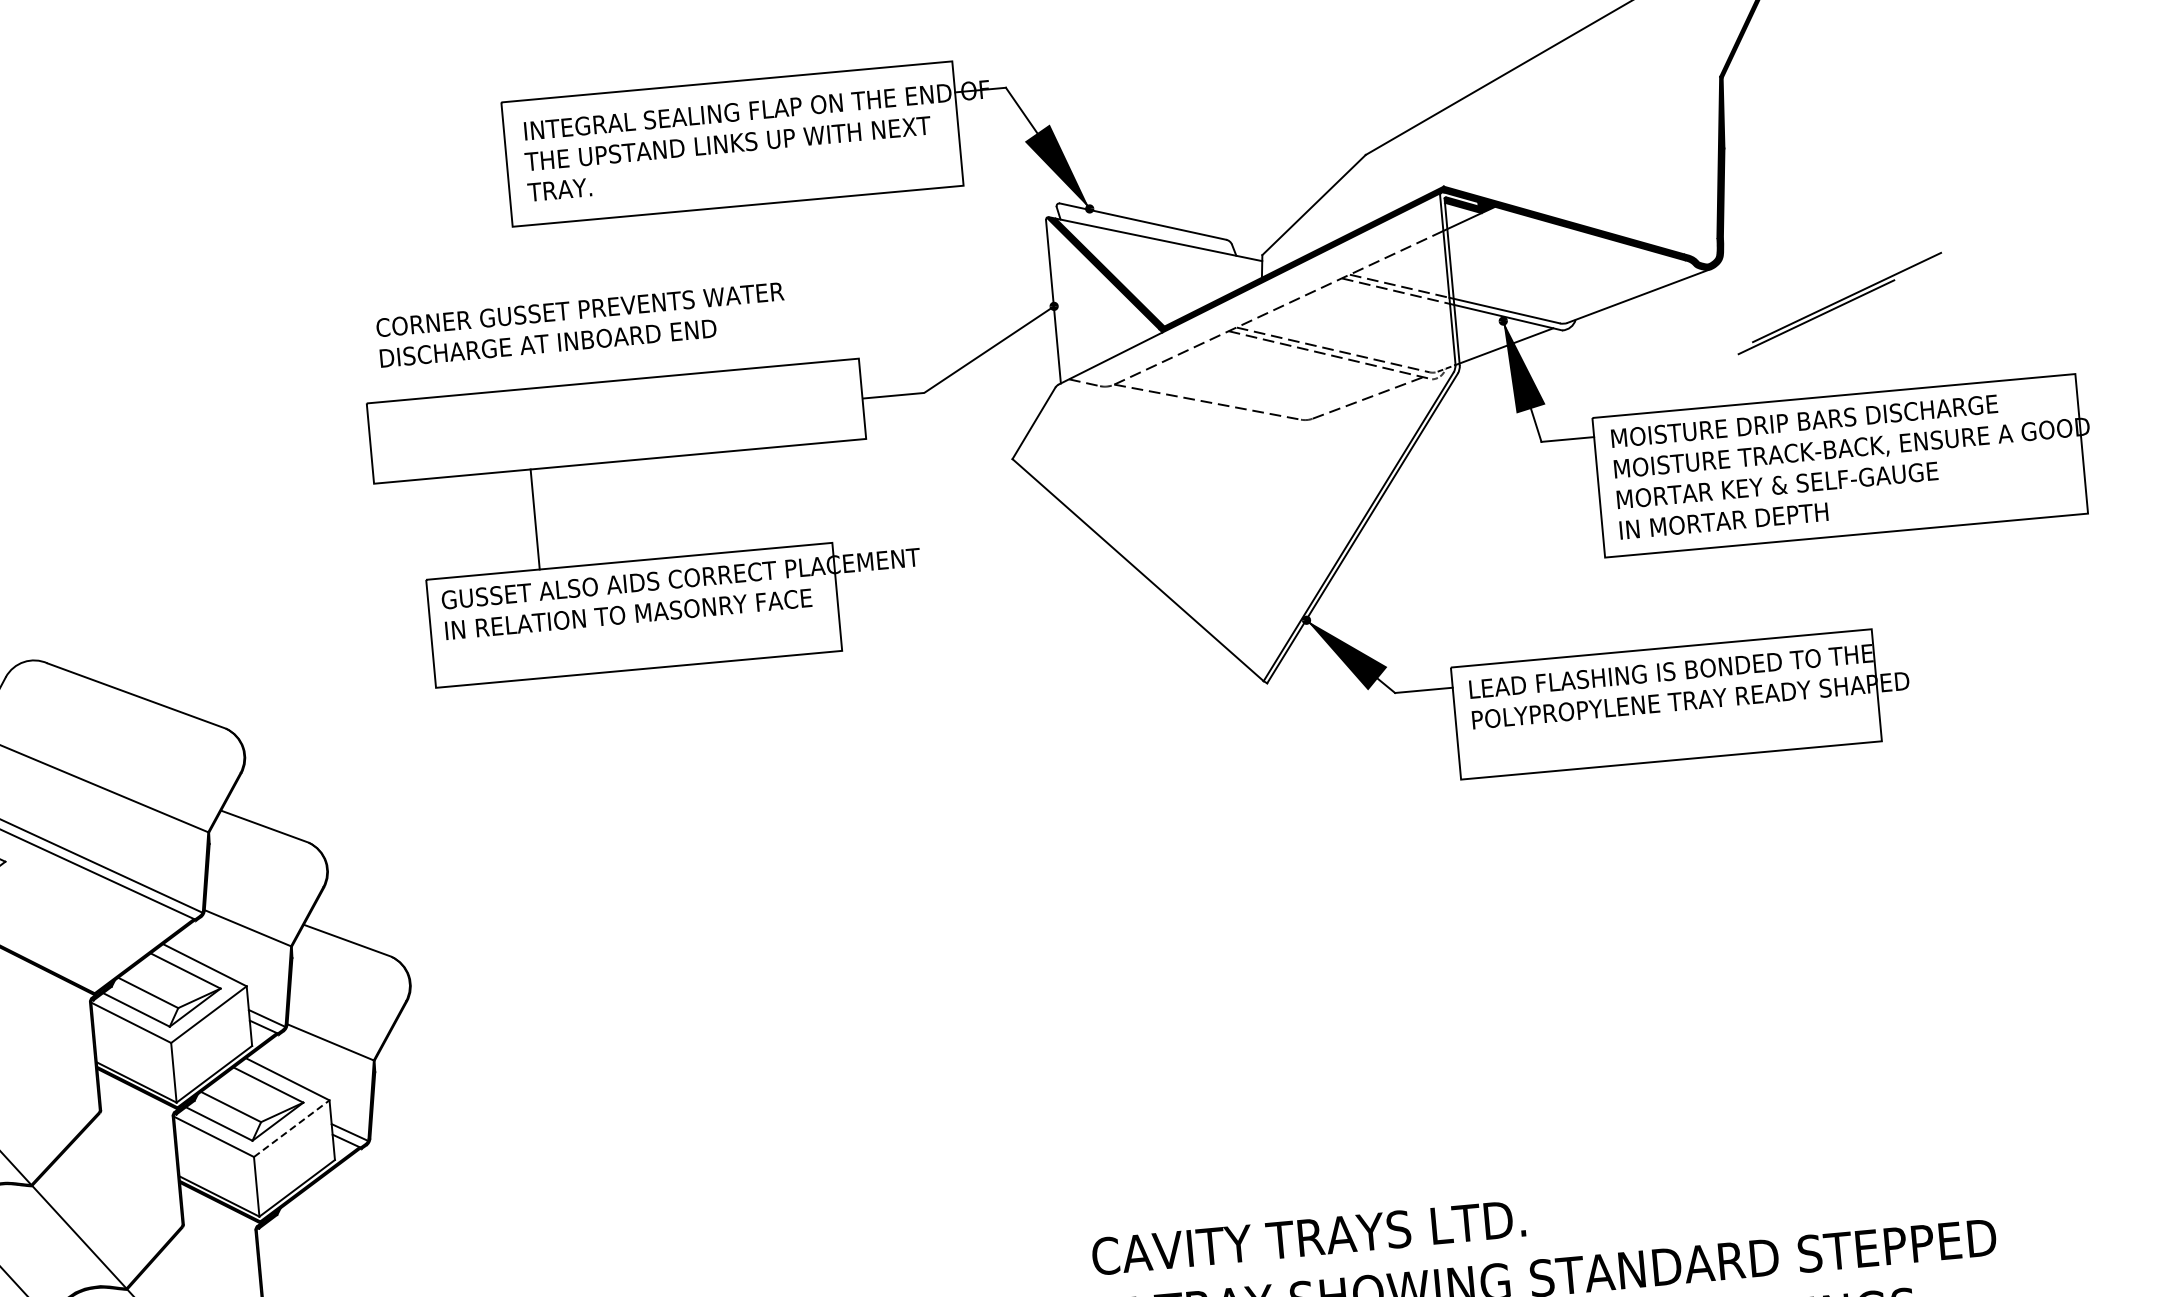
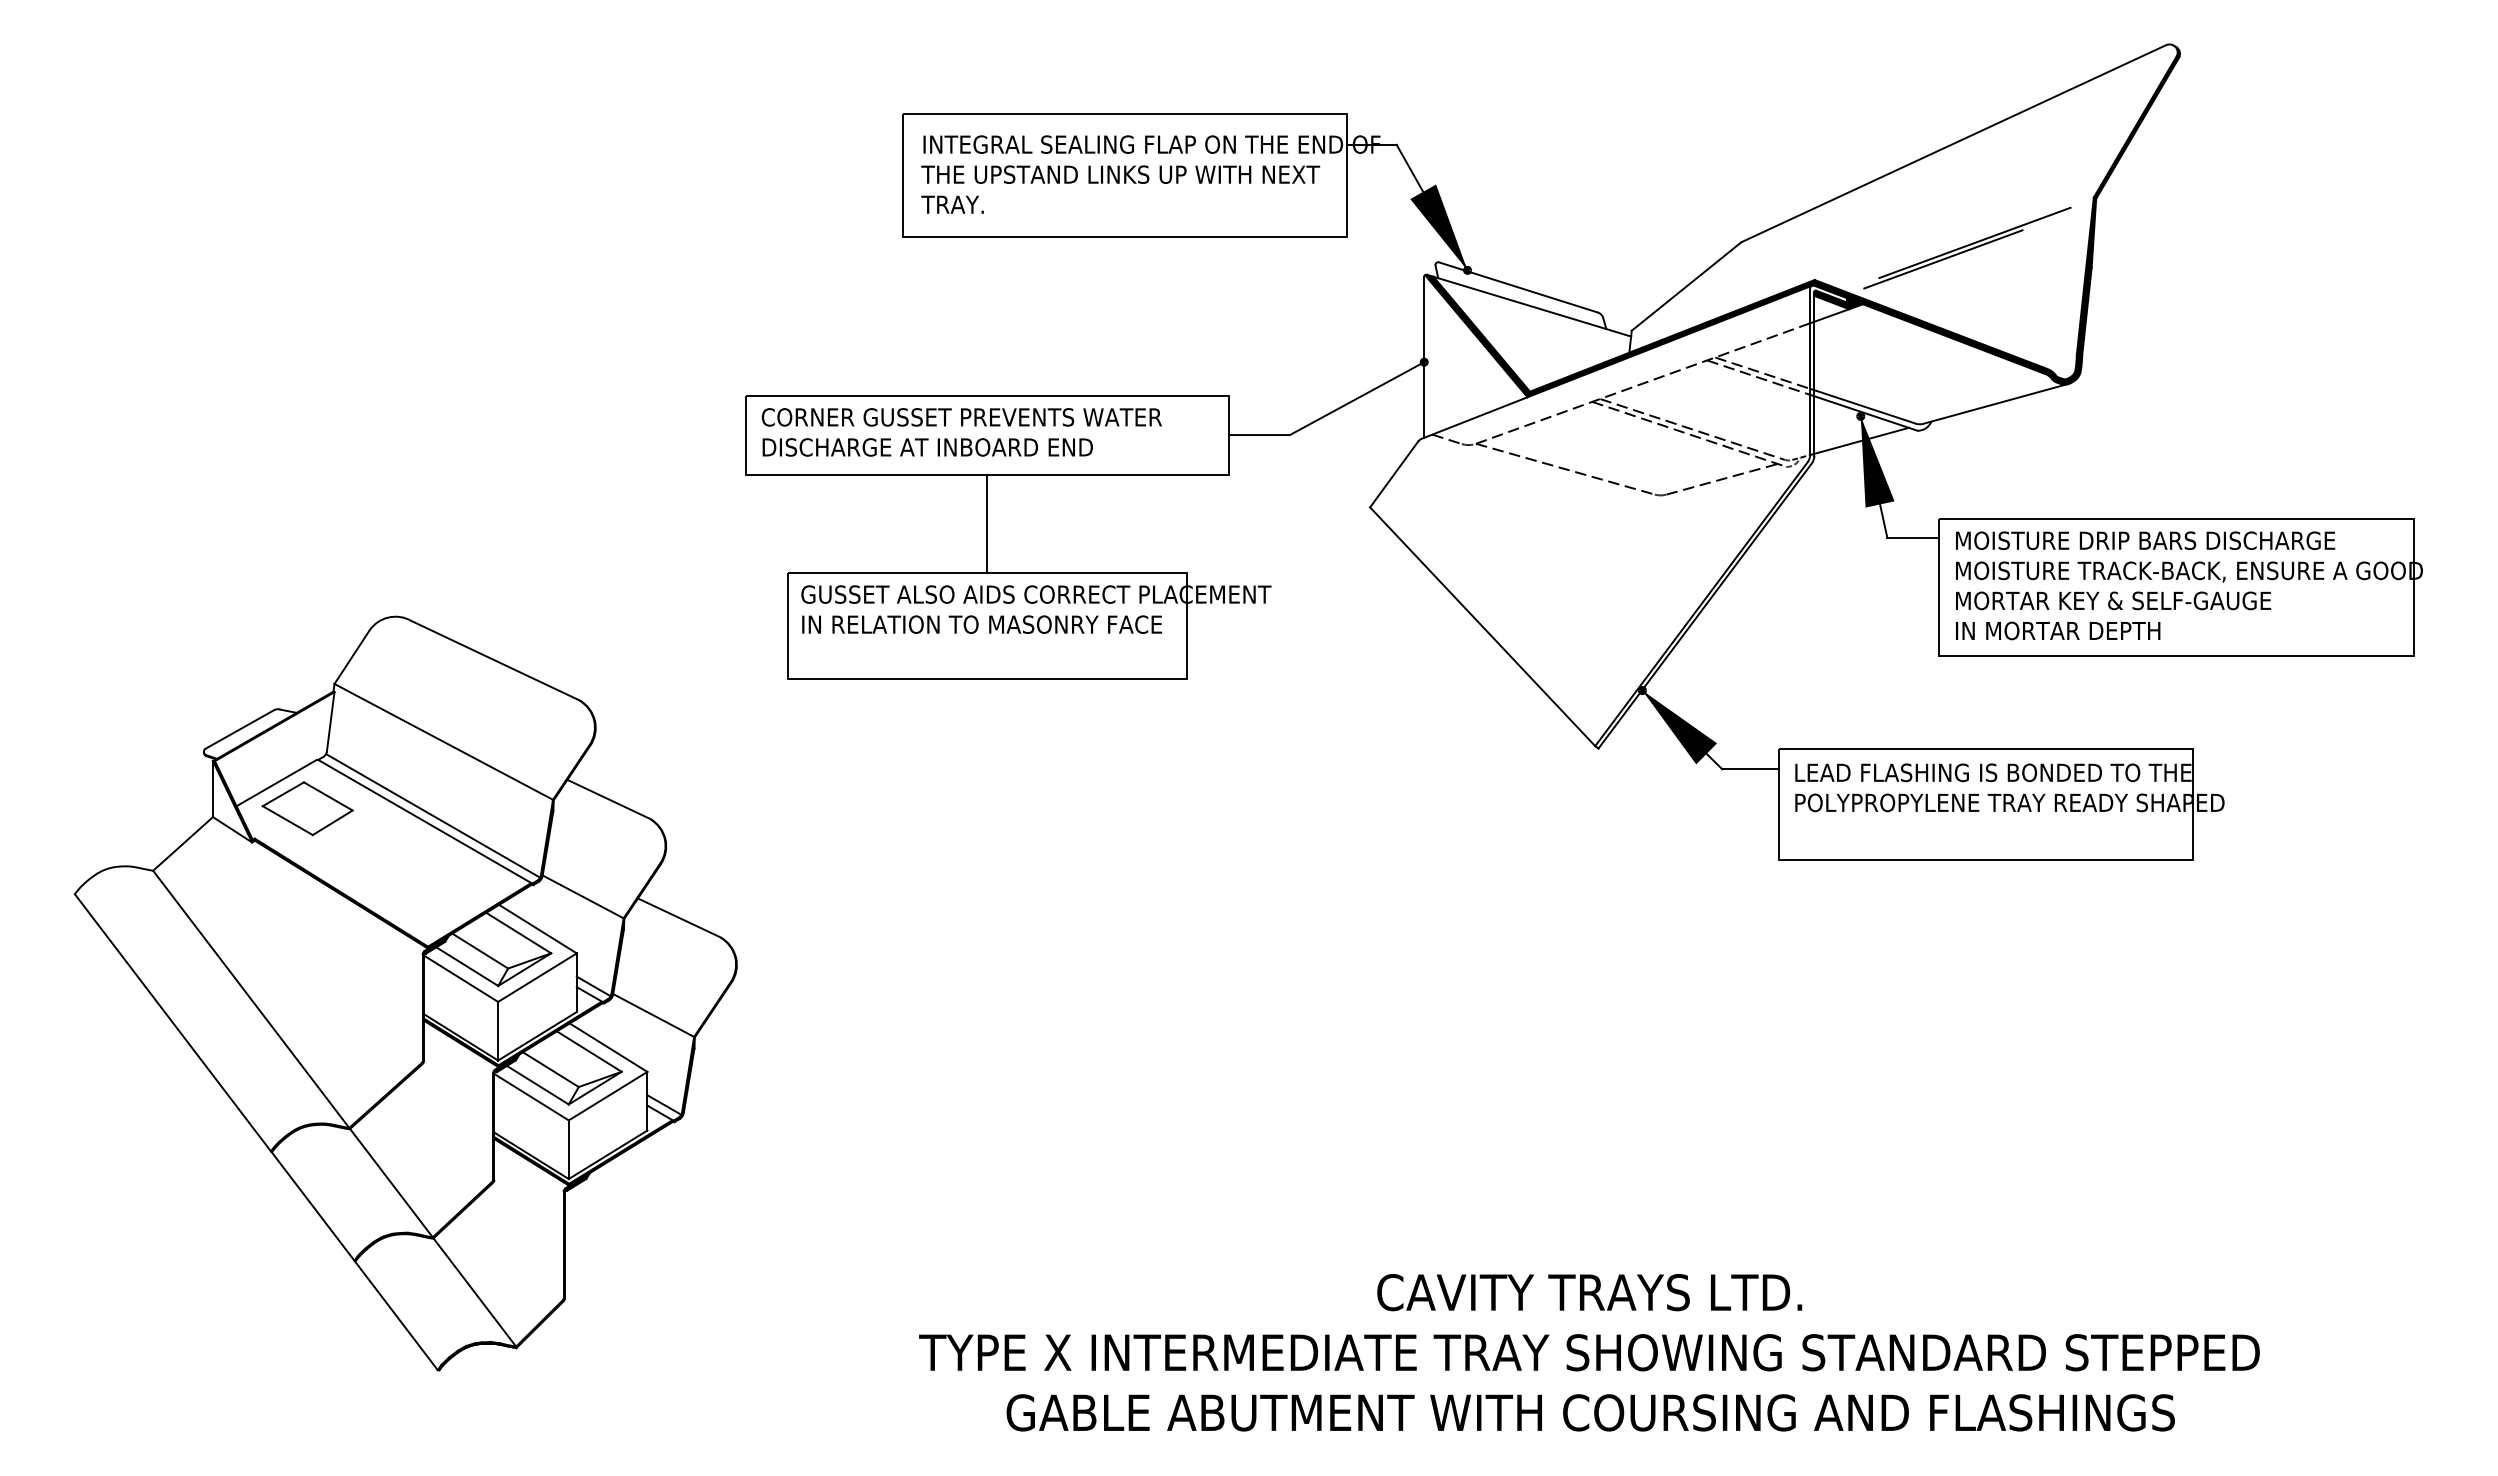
part: (1839, 302) -> (1967, 247), moved
text: (581, 325) -> (961, 432), moved
line: (535, 519) -> (987, 523), moved
line: (292, 1127) -> (608, 1095), dashed -> solid

